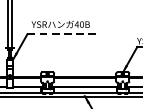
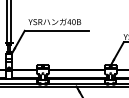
line: (62, 33) -> (56, 30), dashed -> solid

